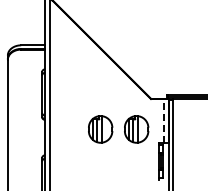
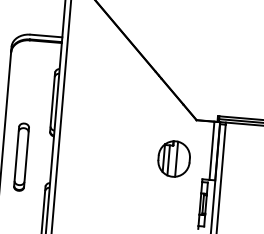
line: (164, 120) -> (212, 150), dashed -> solid
part: (100, 129) -> (126, 155), removed
part: (21, 137) -> (20, 156), added

